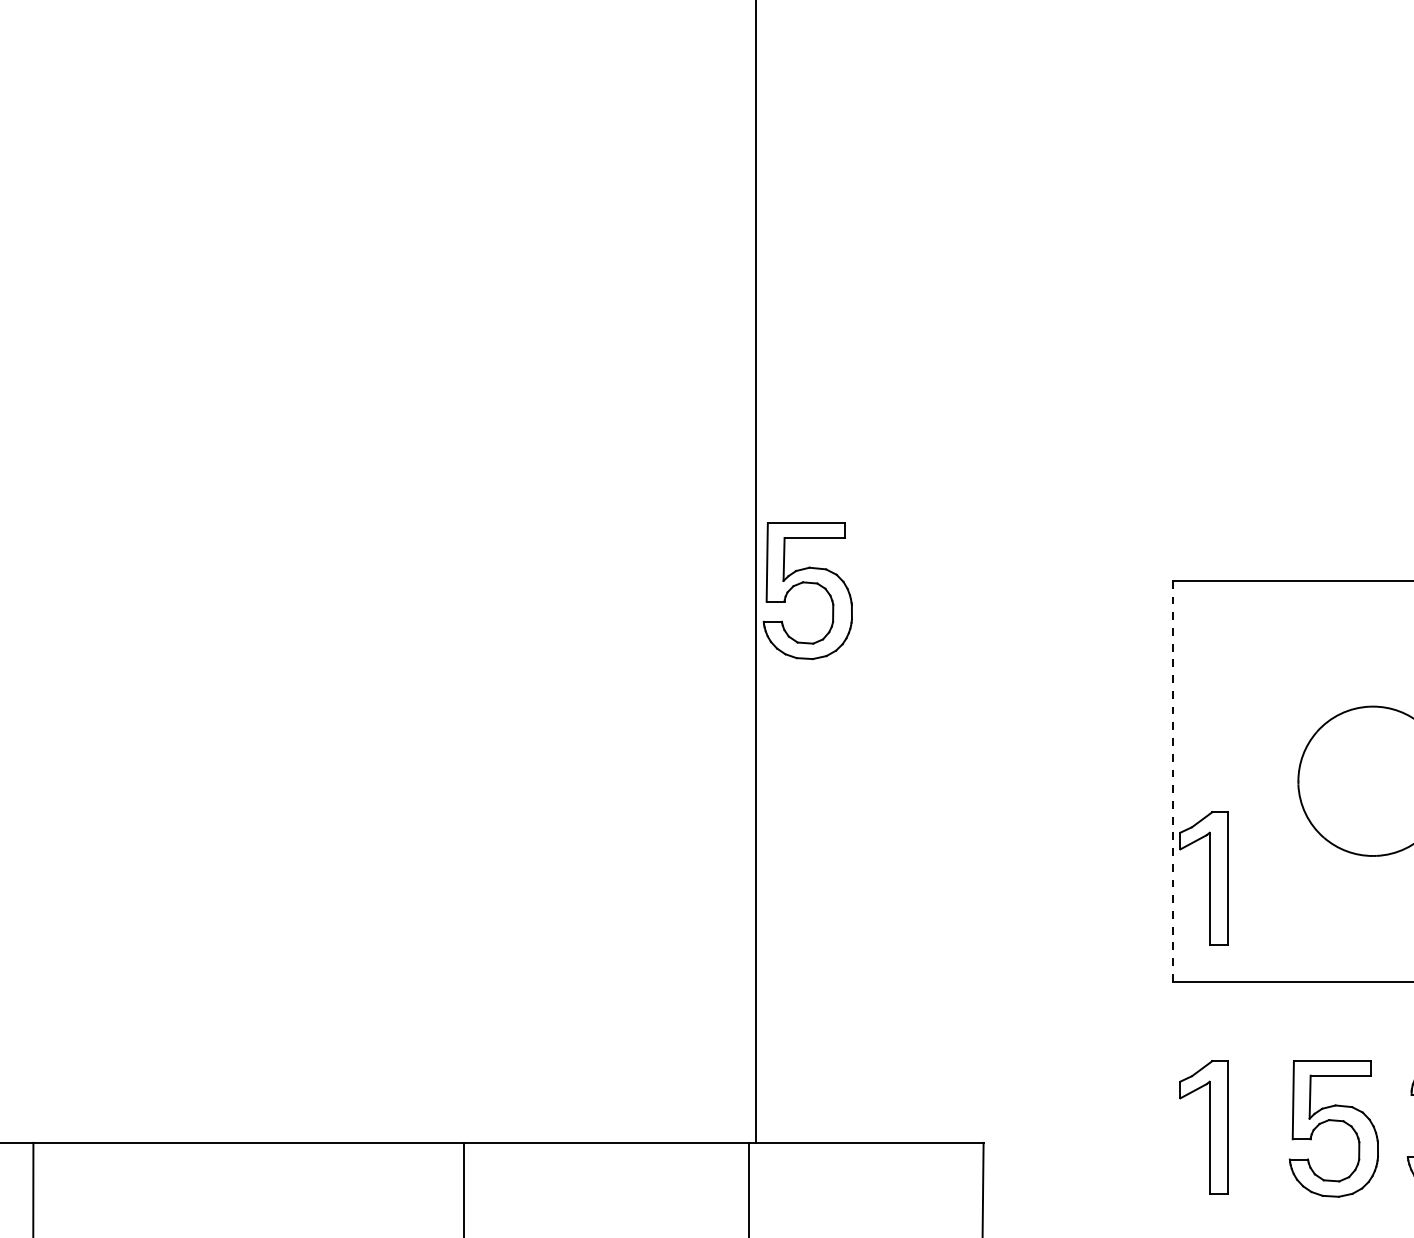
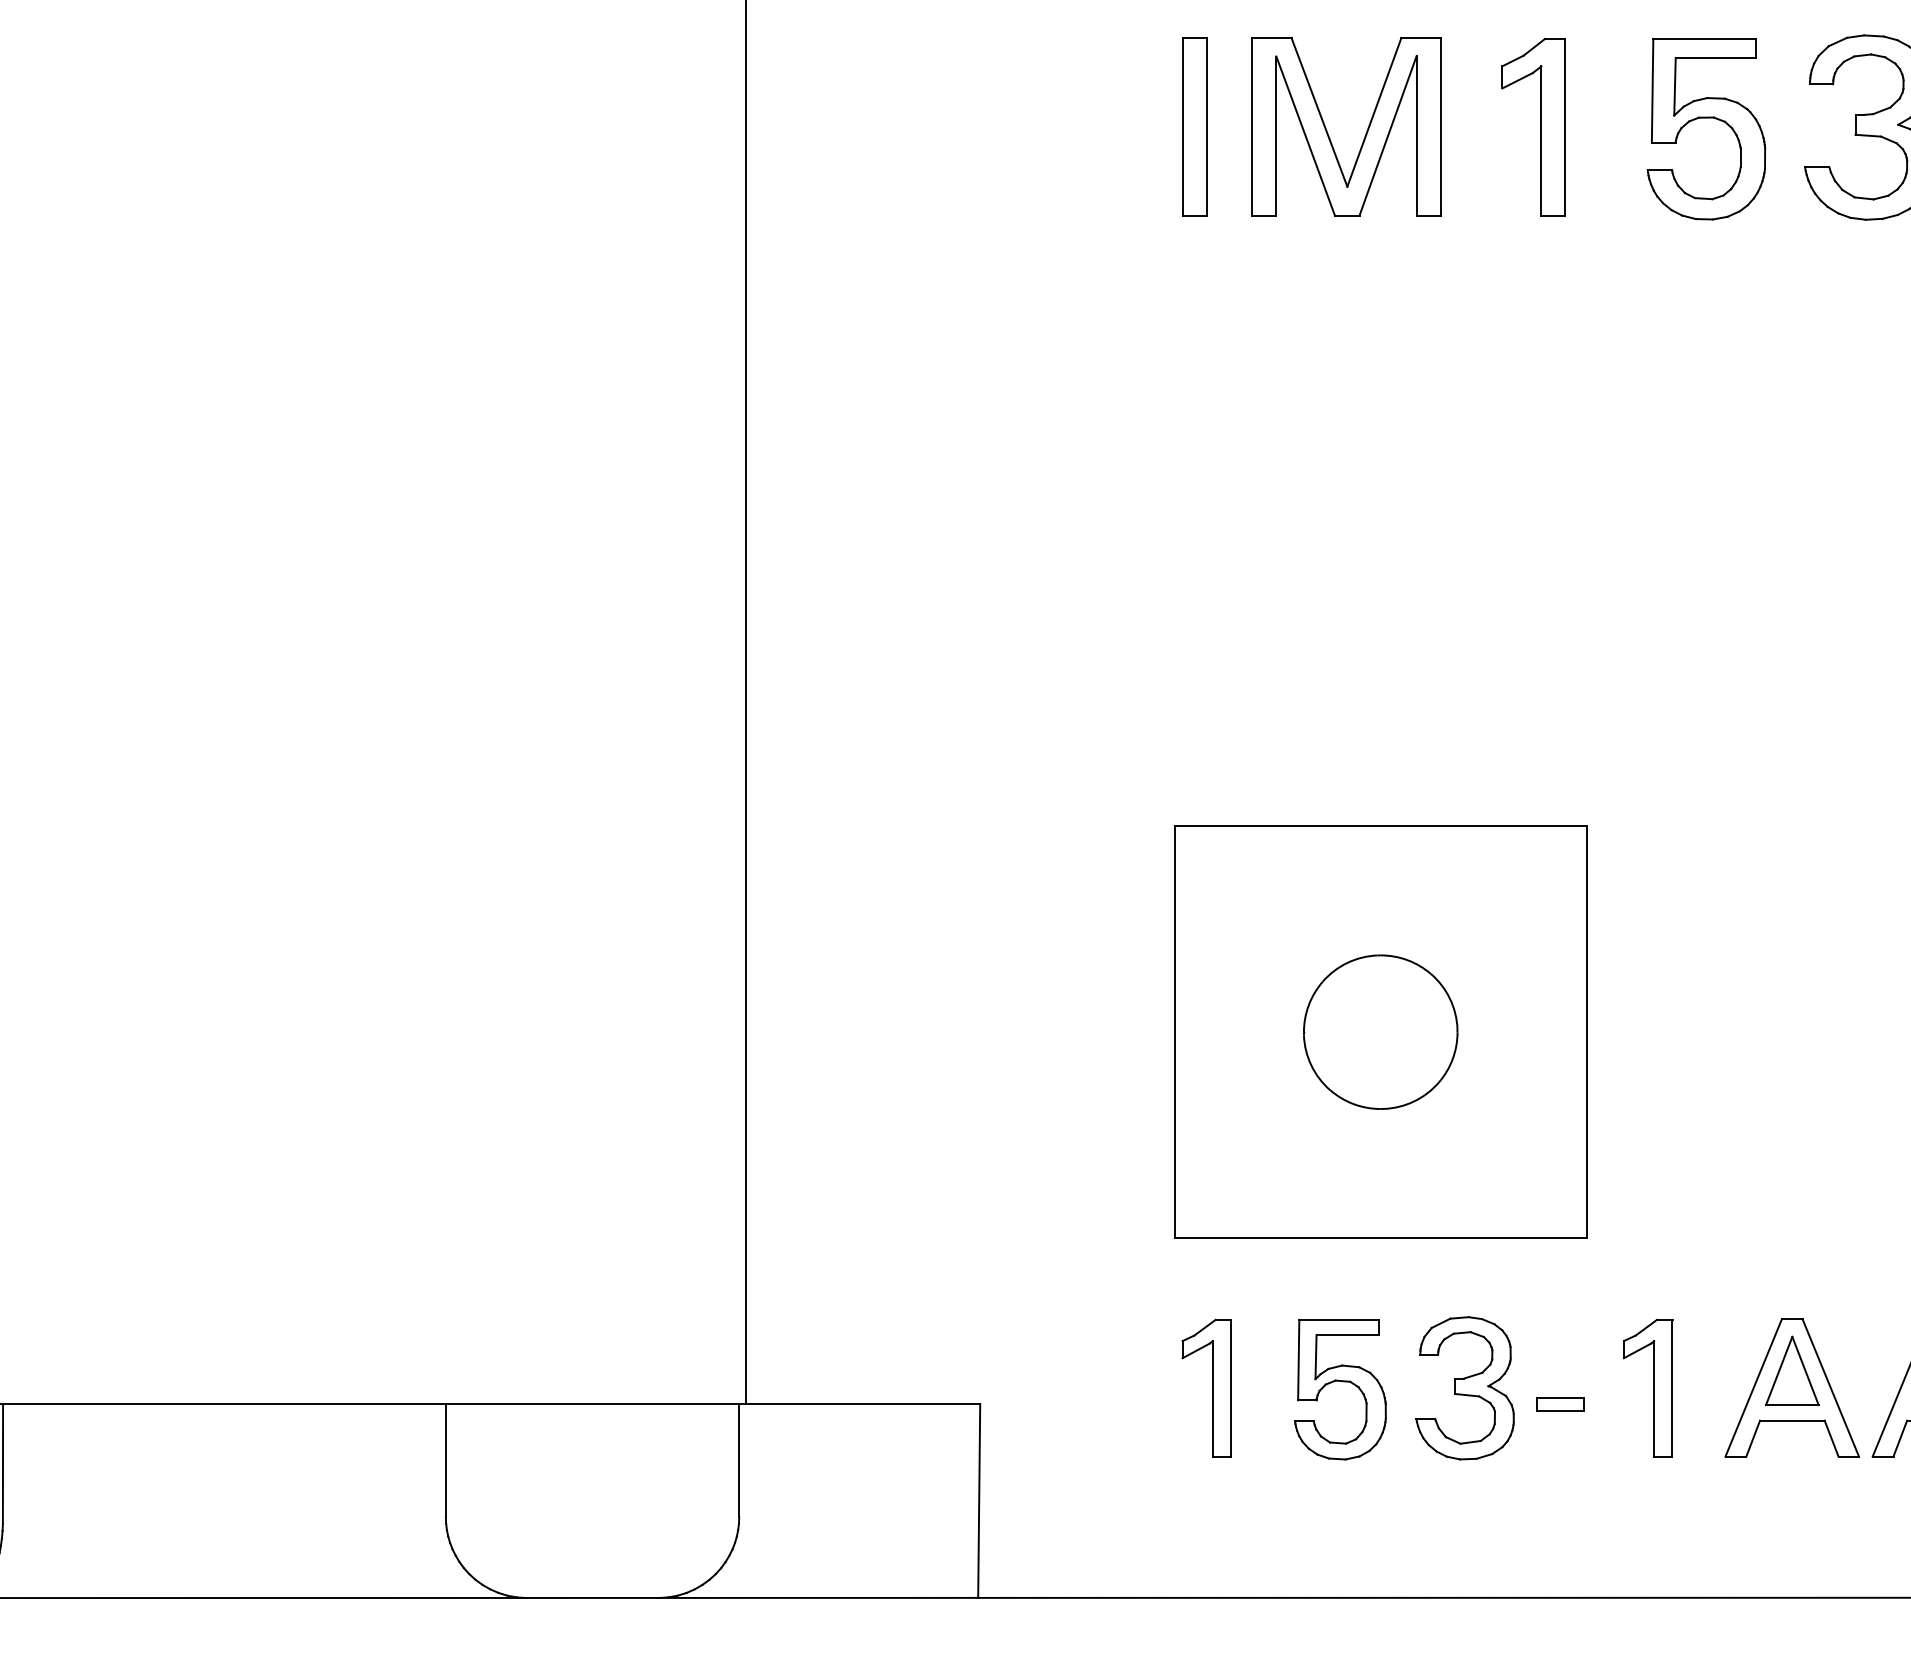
part: (809, 584) -> (801, 829), removed
line: (1172, 781) -> (1174, 1032), dashed -> solid
part: (1203, 877) -> (1206, 1131), removed

